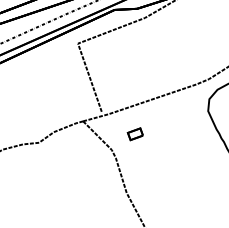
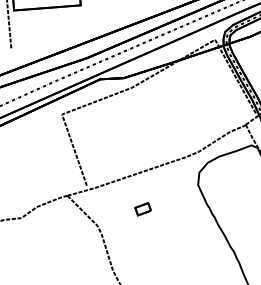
part: (134, 134) -> (142, 209), moved

